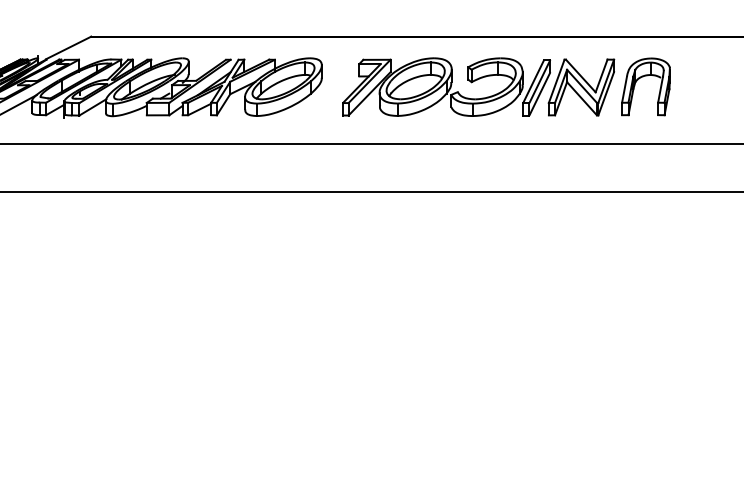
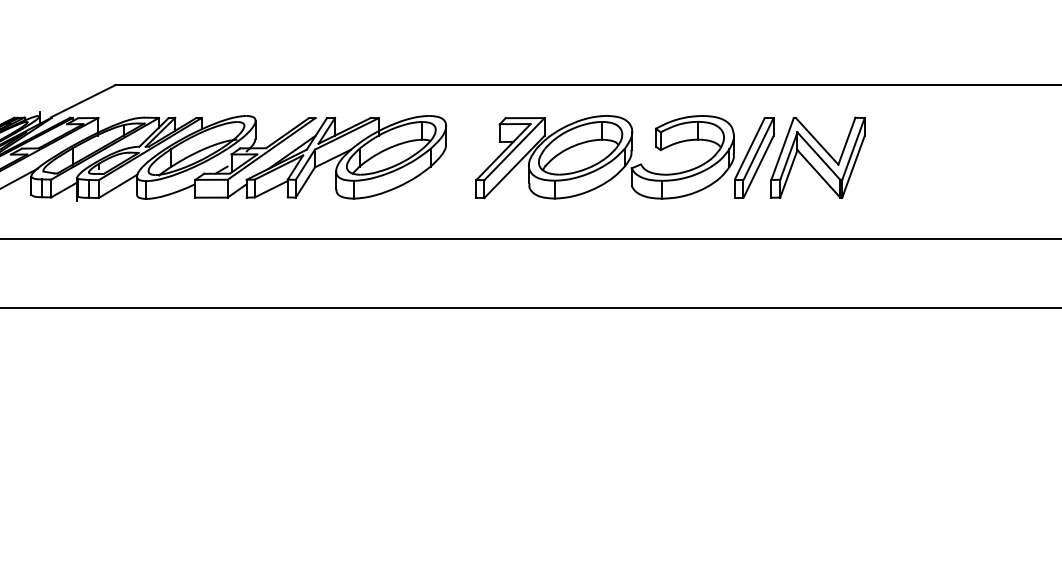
part: (643, 77) -> (906, 143), removed

